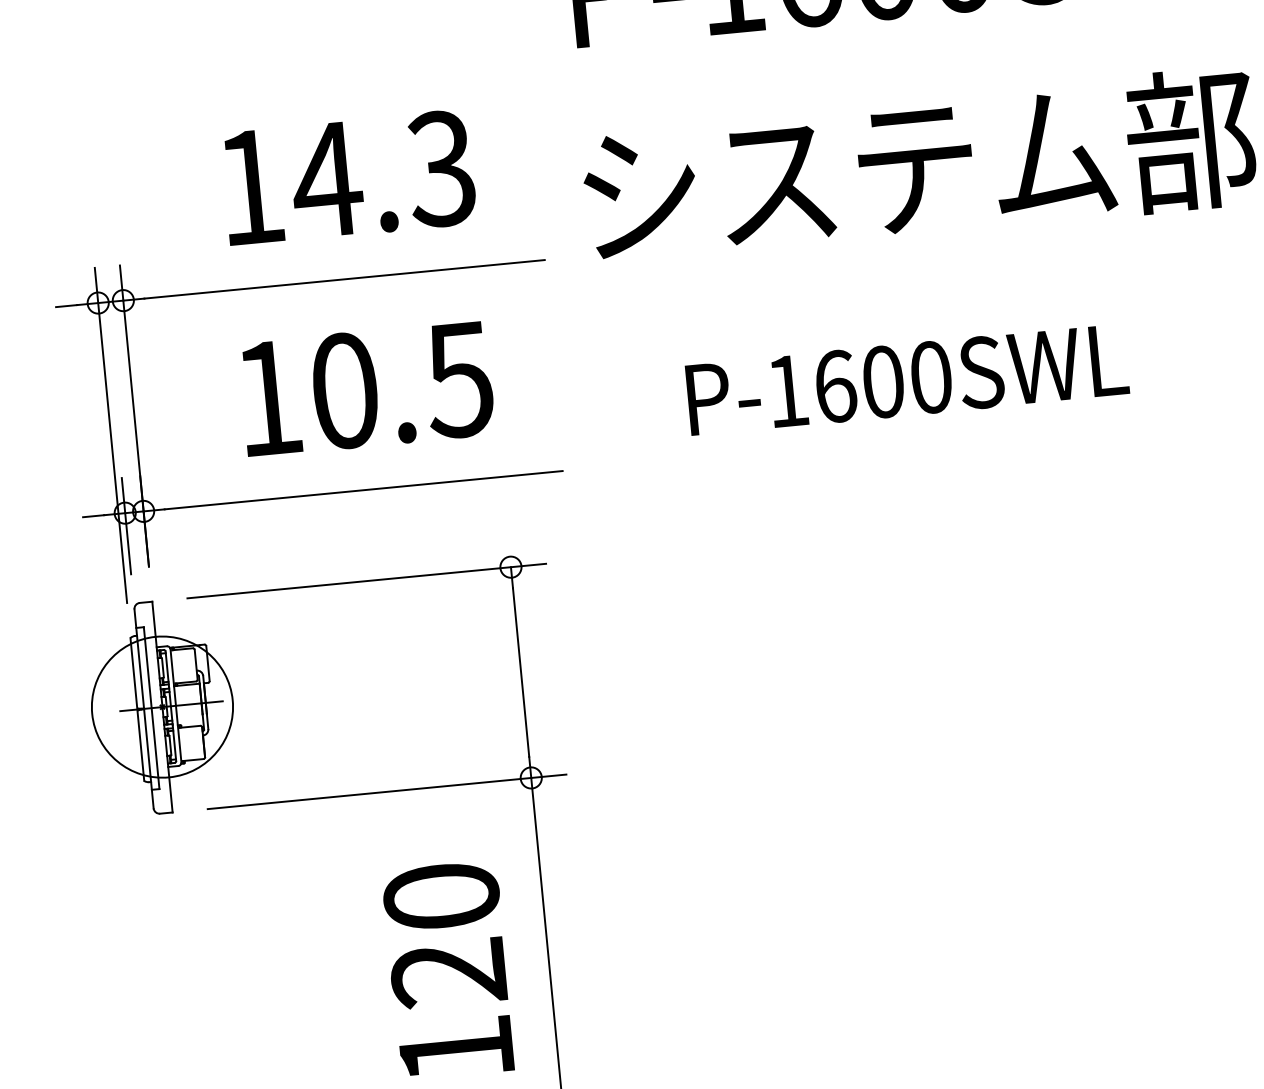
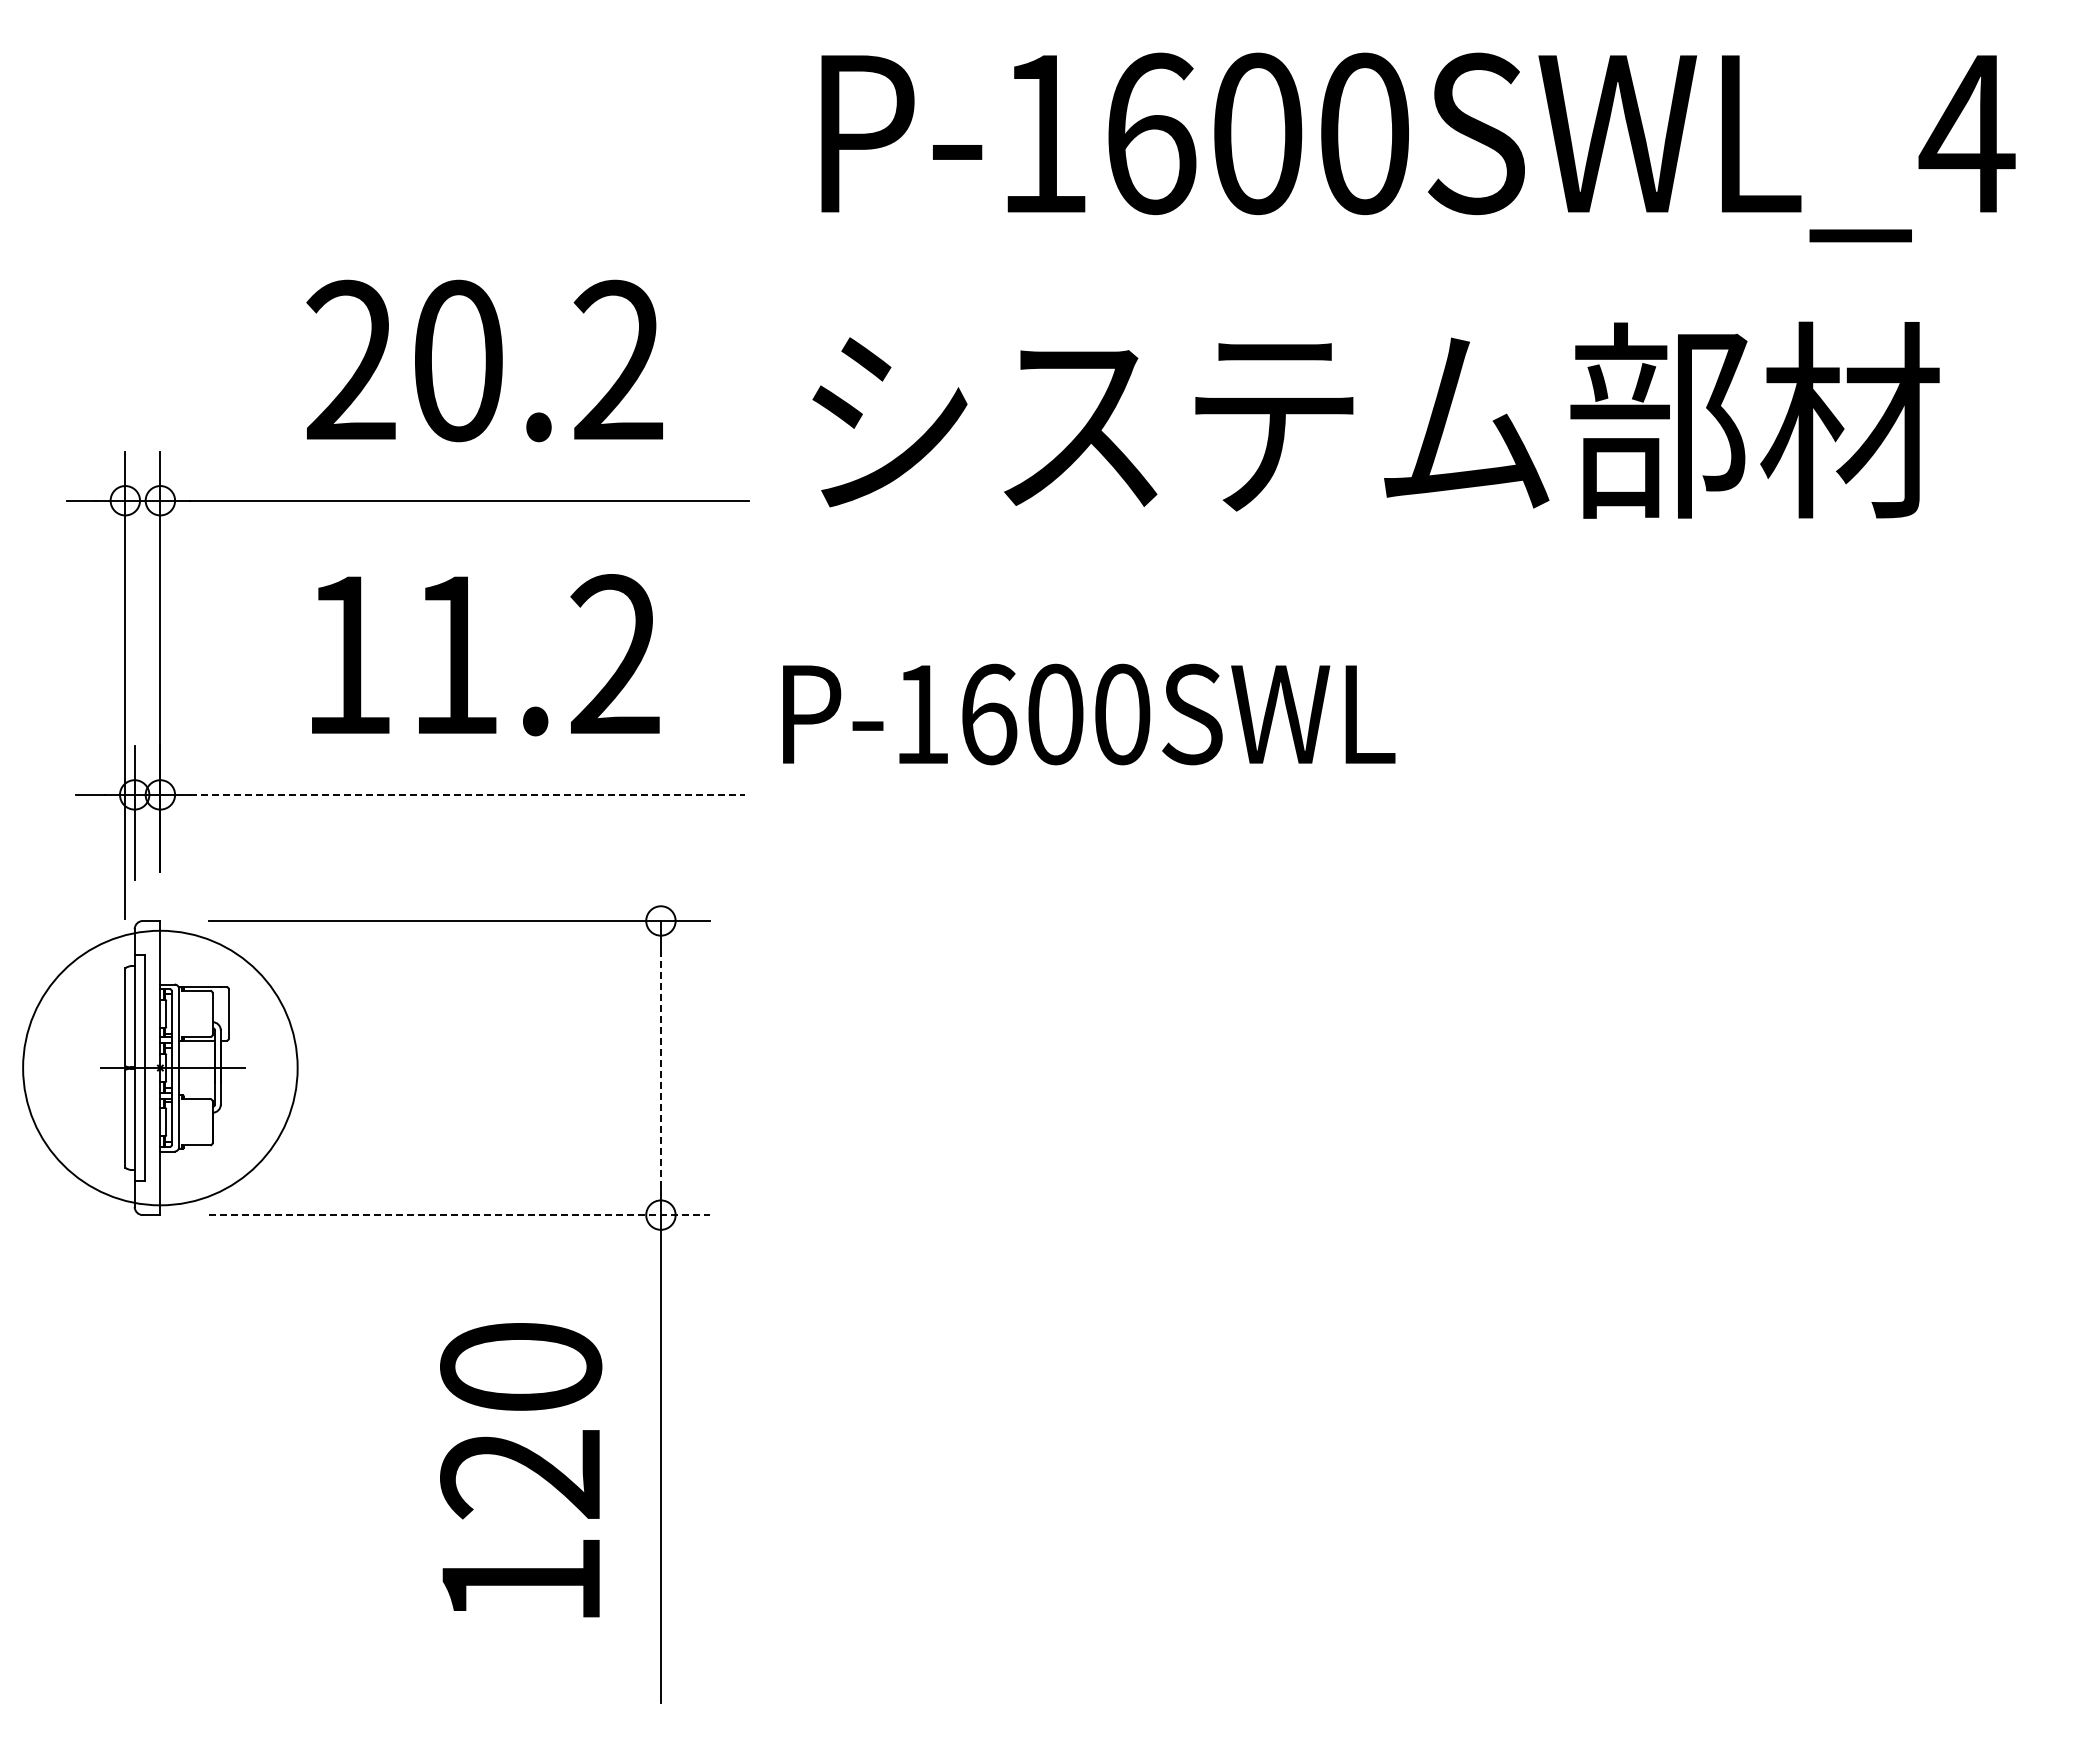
text: (345, 177) -> (484, 360), 14.3 -> 20.2
text: (907, 379) -> (1089, 714), moved
text: (402, 385) -> (535, 655), 10.5 -> 11.2
line: (363, 489) -> (467, 794), solid -> dashed
line: (520, 672) -> (660, 1068), solid -> dashed
circle: (162, 707) -> (160, 1068), size x1.4
line: (387, 792) -> (460, 1215), solid -> dashed

